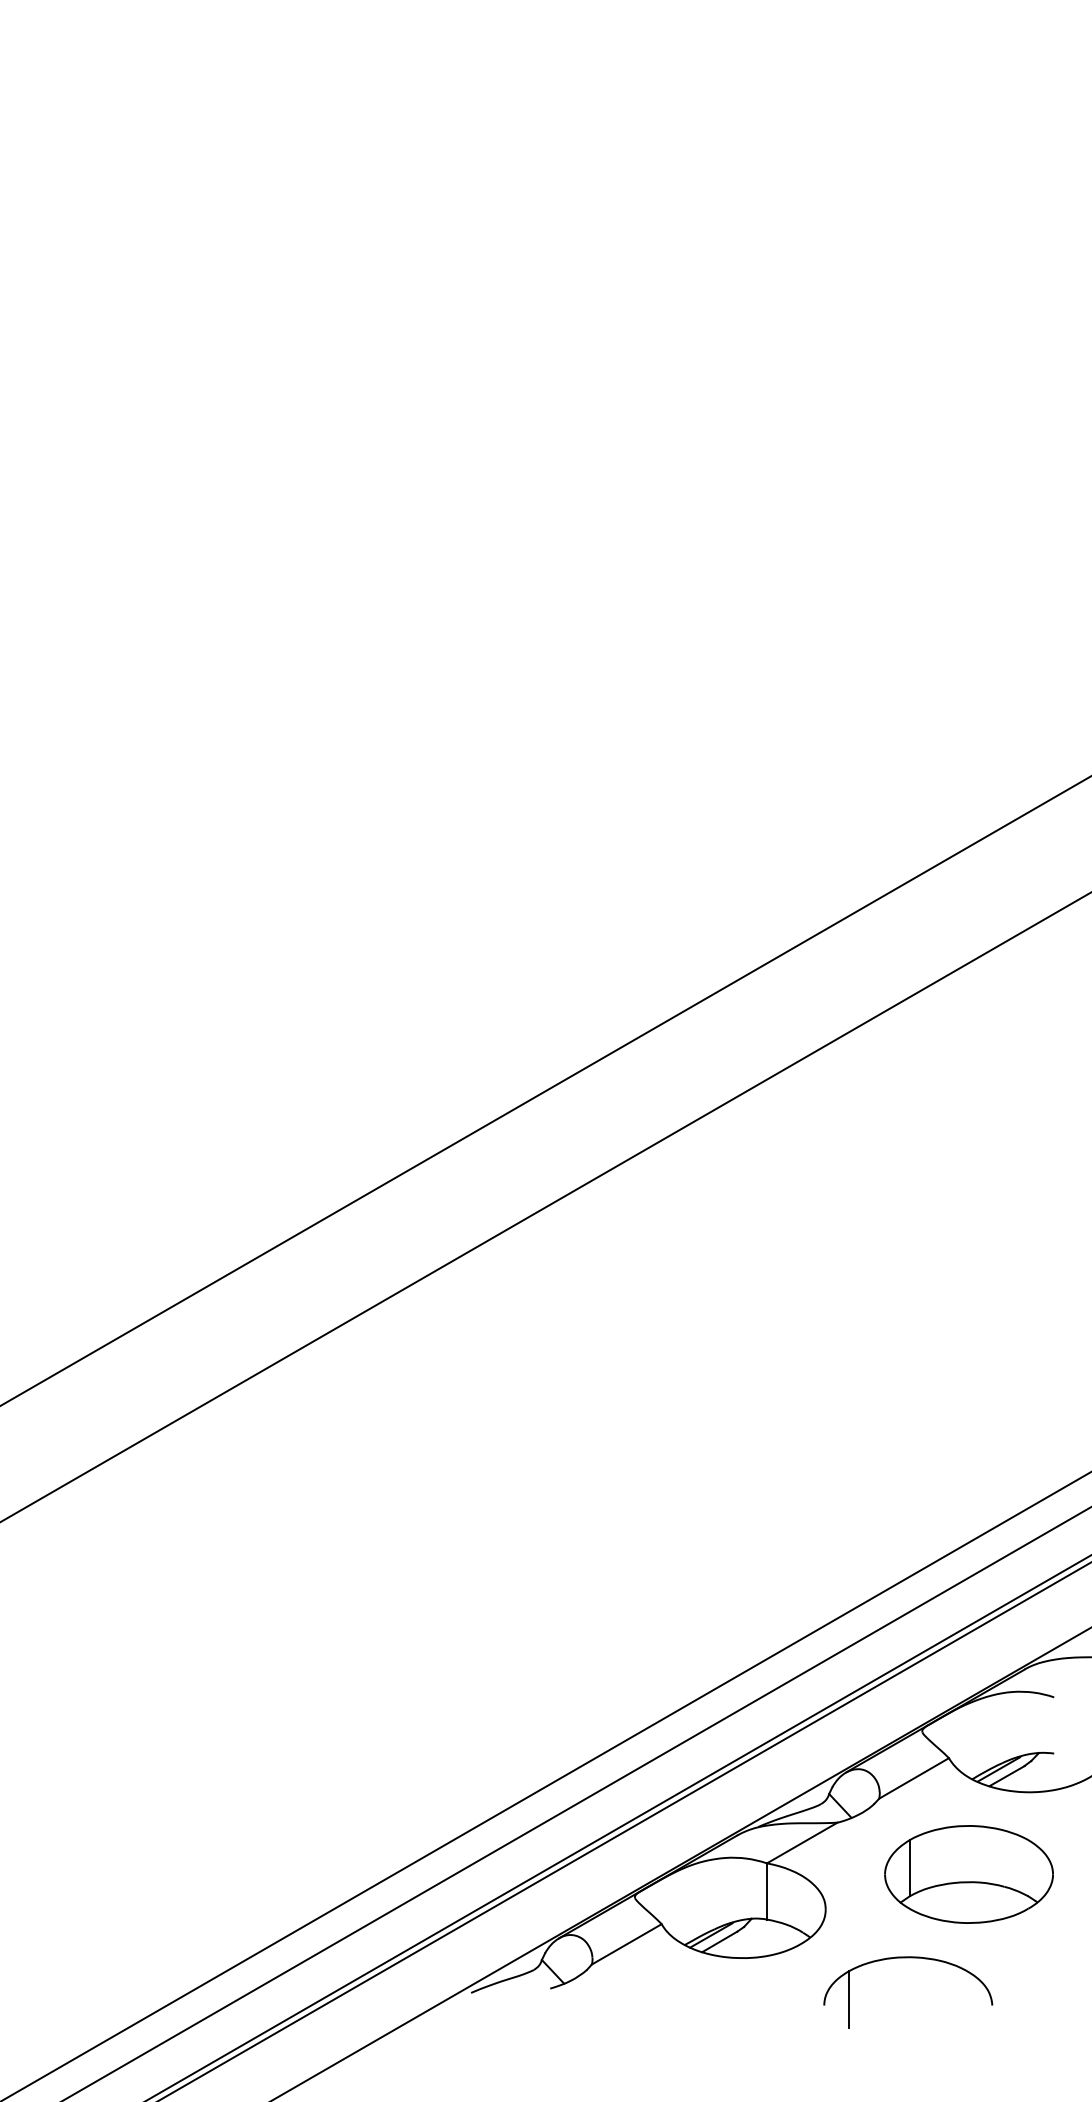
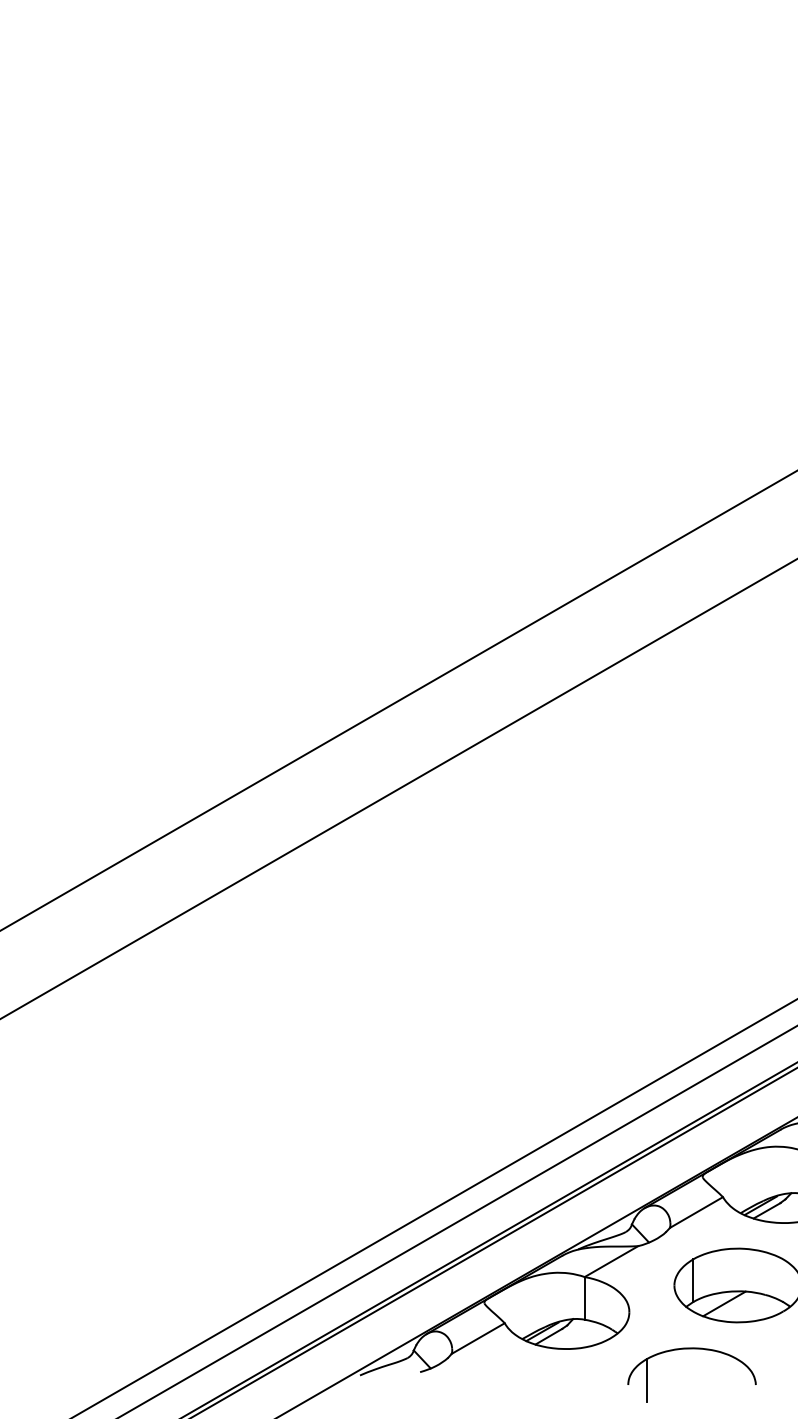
line: (950, 1898) -> (724, 1303), added

